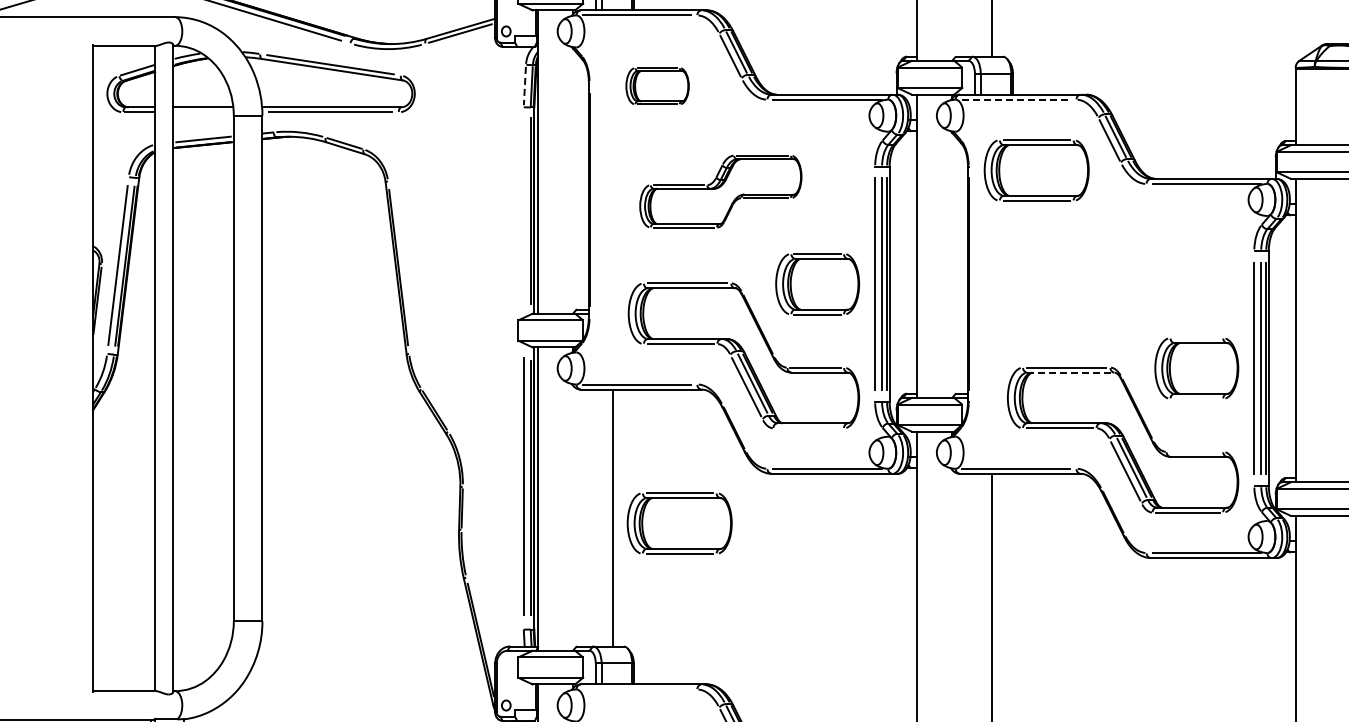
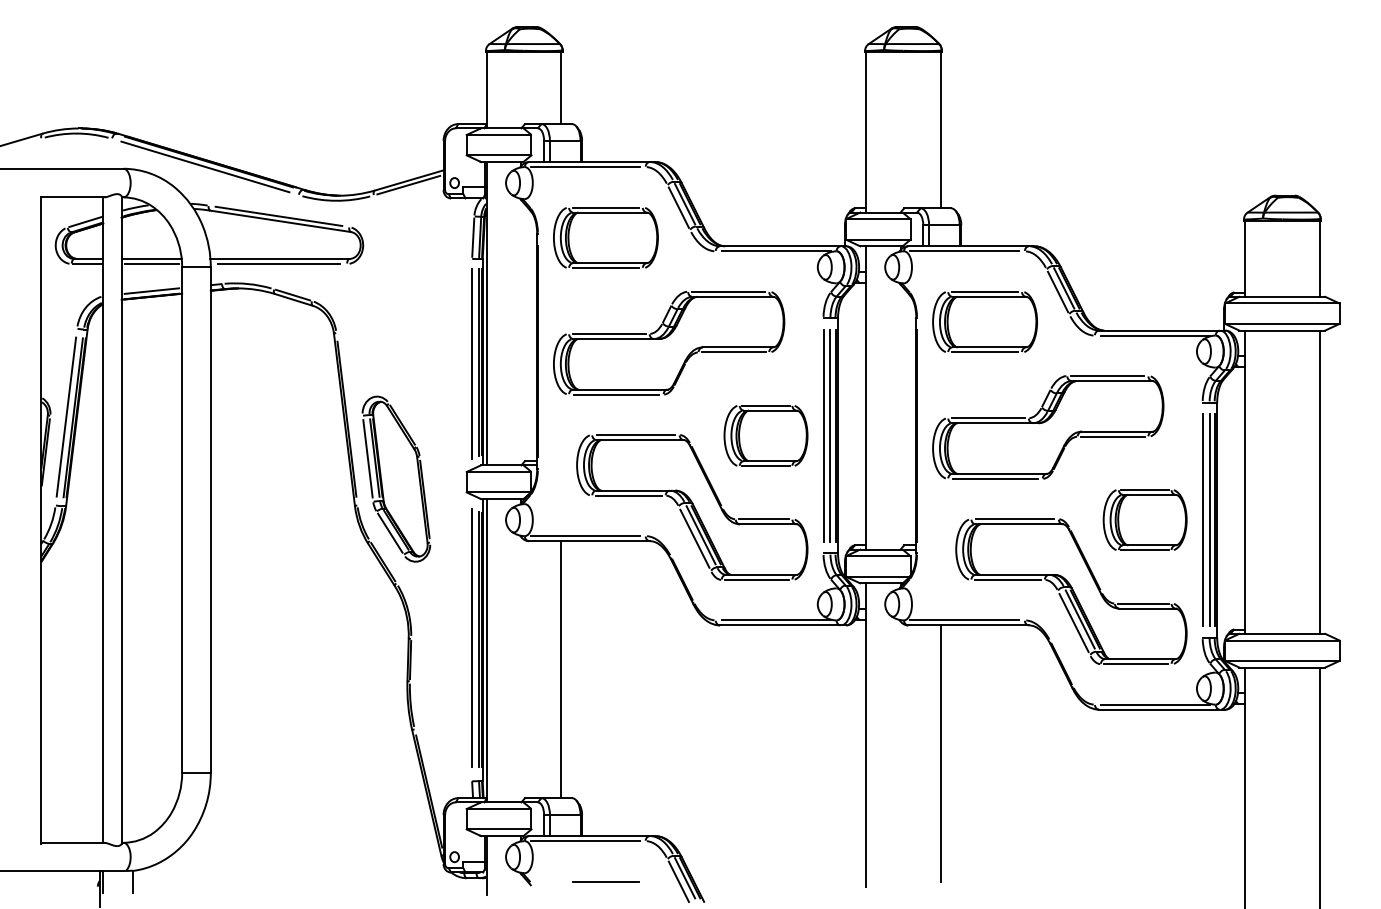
part: (657, 85) -> (605, 237), size x1.67
line: (525, 86) -> (473, 238), dashed -> solid
line: (1016, 99) -> (964, 251), dashed -> solid
line: (203, 111) -> (151, 263), added
part: (721, 191) -> (669, 343), size x1.43
line: (524, 211) -> (472, 363), added
part: (1100, 275) -> (1048, 427), added
part: (448, 326) -> (396, 478), added
line: (1196, 337) -> (1144, 489), added
line: (1071, 372) -> (1019, 524), dashed -> solid
line: (1196, 398) -> (1144, 550), added
line: (808, 427) -> (756, 579), added
line: (1194, 451) -> (1142, 603), added
part: (679, 522) -> (627, 674), removed
line: (636, 689) -> (584, 841), added

